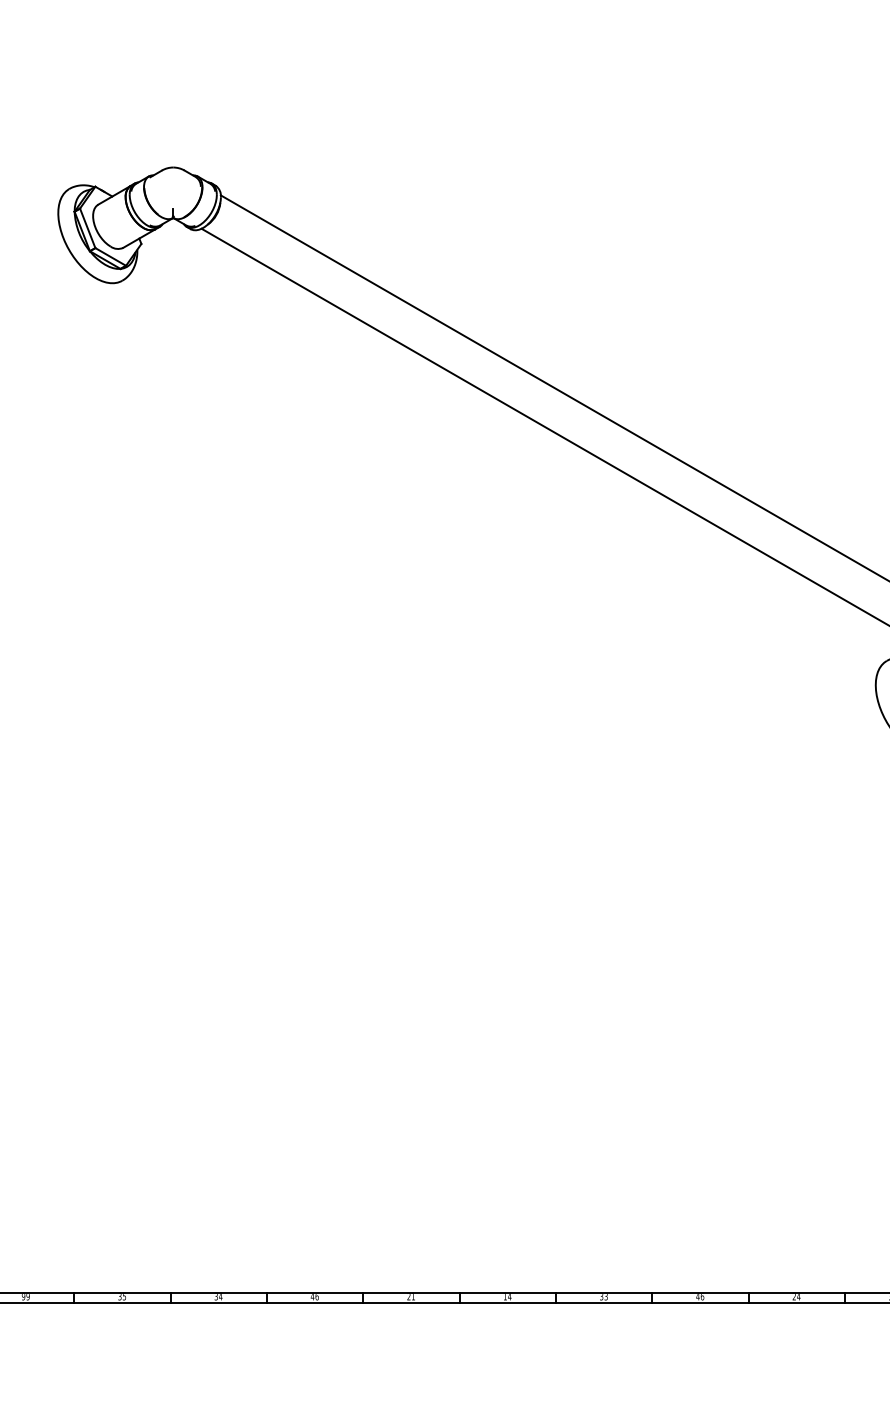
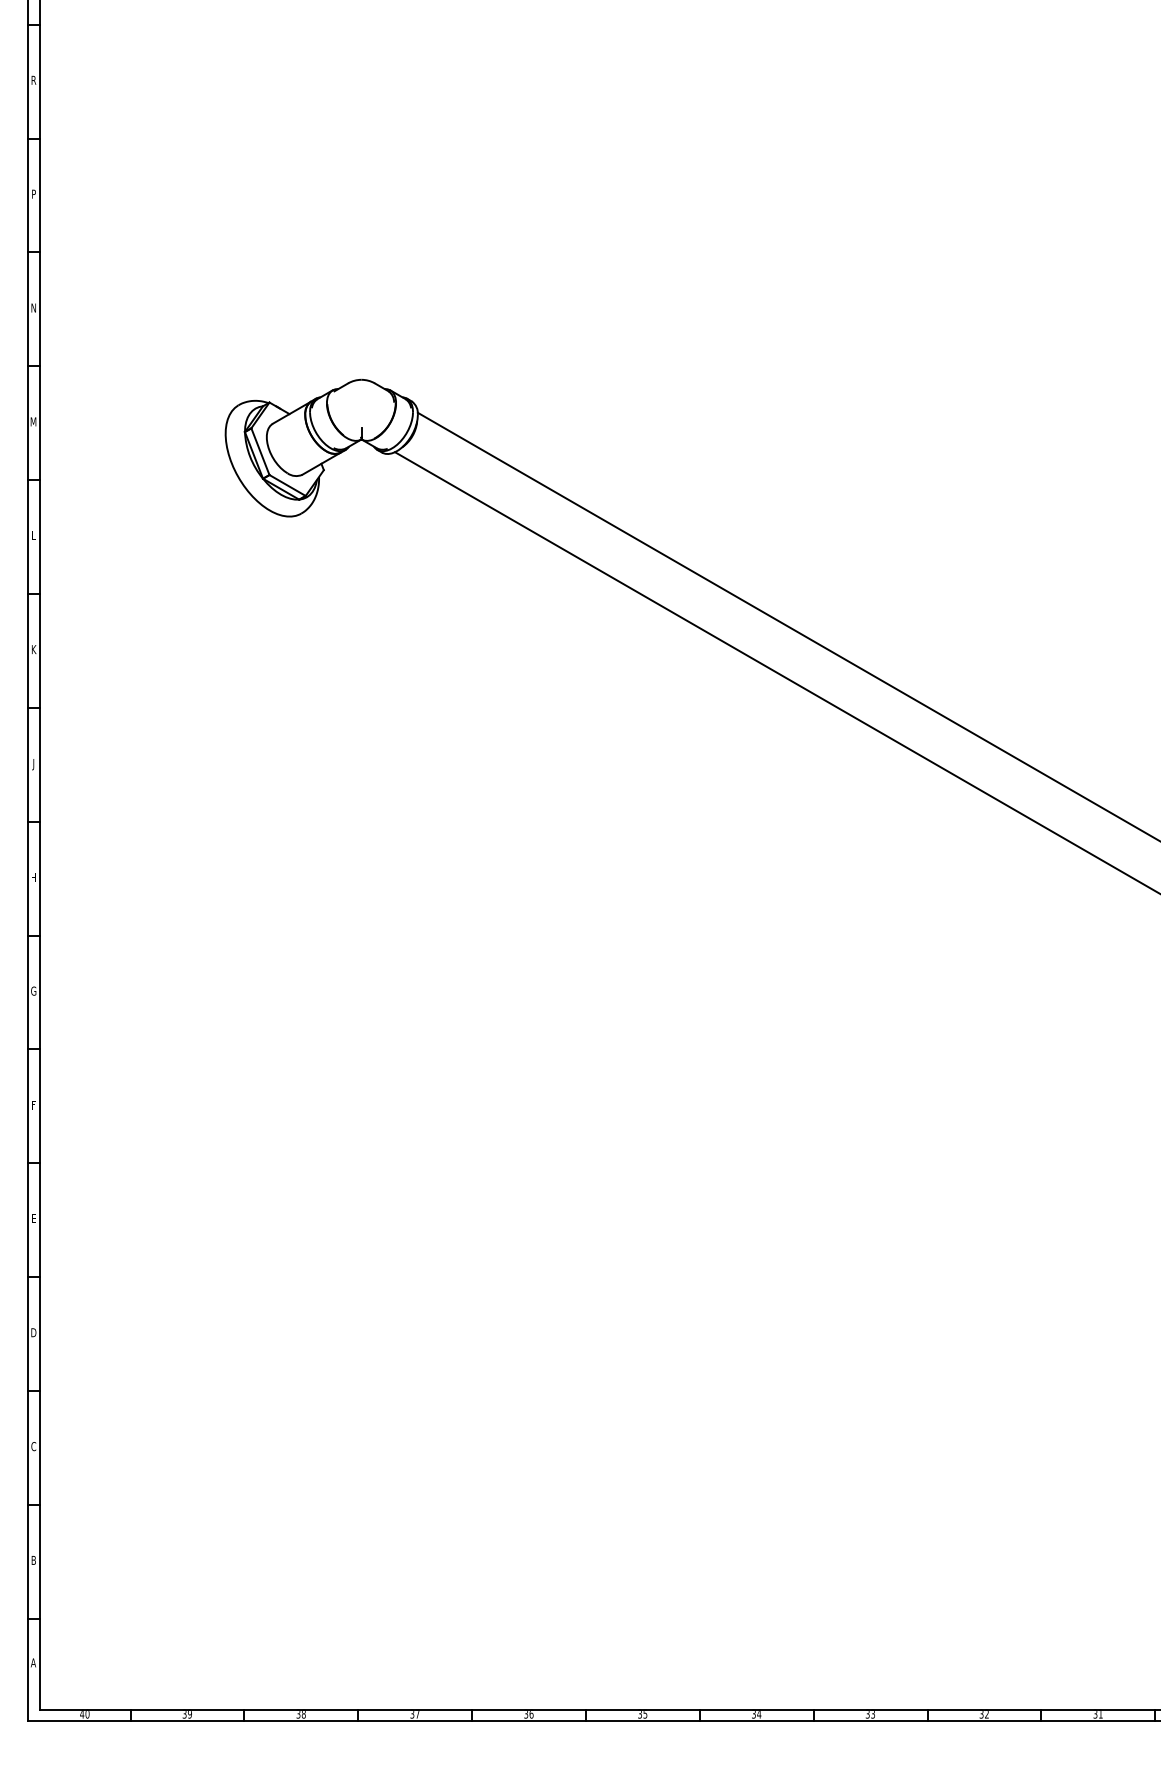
text: (23, 1296) -> (184, 1714), 99 -> 39
text: (124, 1296) -> (303, 1714), 35 -> 38
text: (220, 1296) -> (417, 1714), 34 -> 37
text: (312, 1296) -> (525, 1714), 46 -> 36
text: (411, 1296) -> (642, 1714), 21 -> 35
text: (504, 1296) -> (753, 1714), 14 -> 34
text: (699, 1296) -> (983, 1714), 46 -> 32
text: (796, 1296) -> (1098, 1714), 24 -> 31

